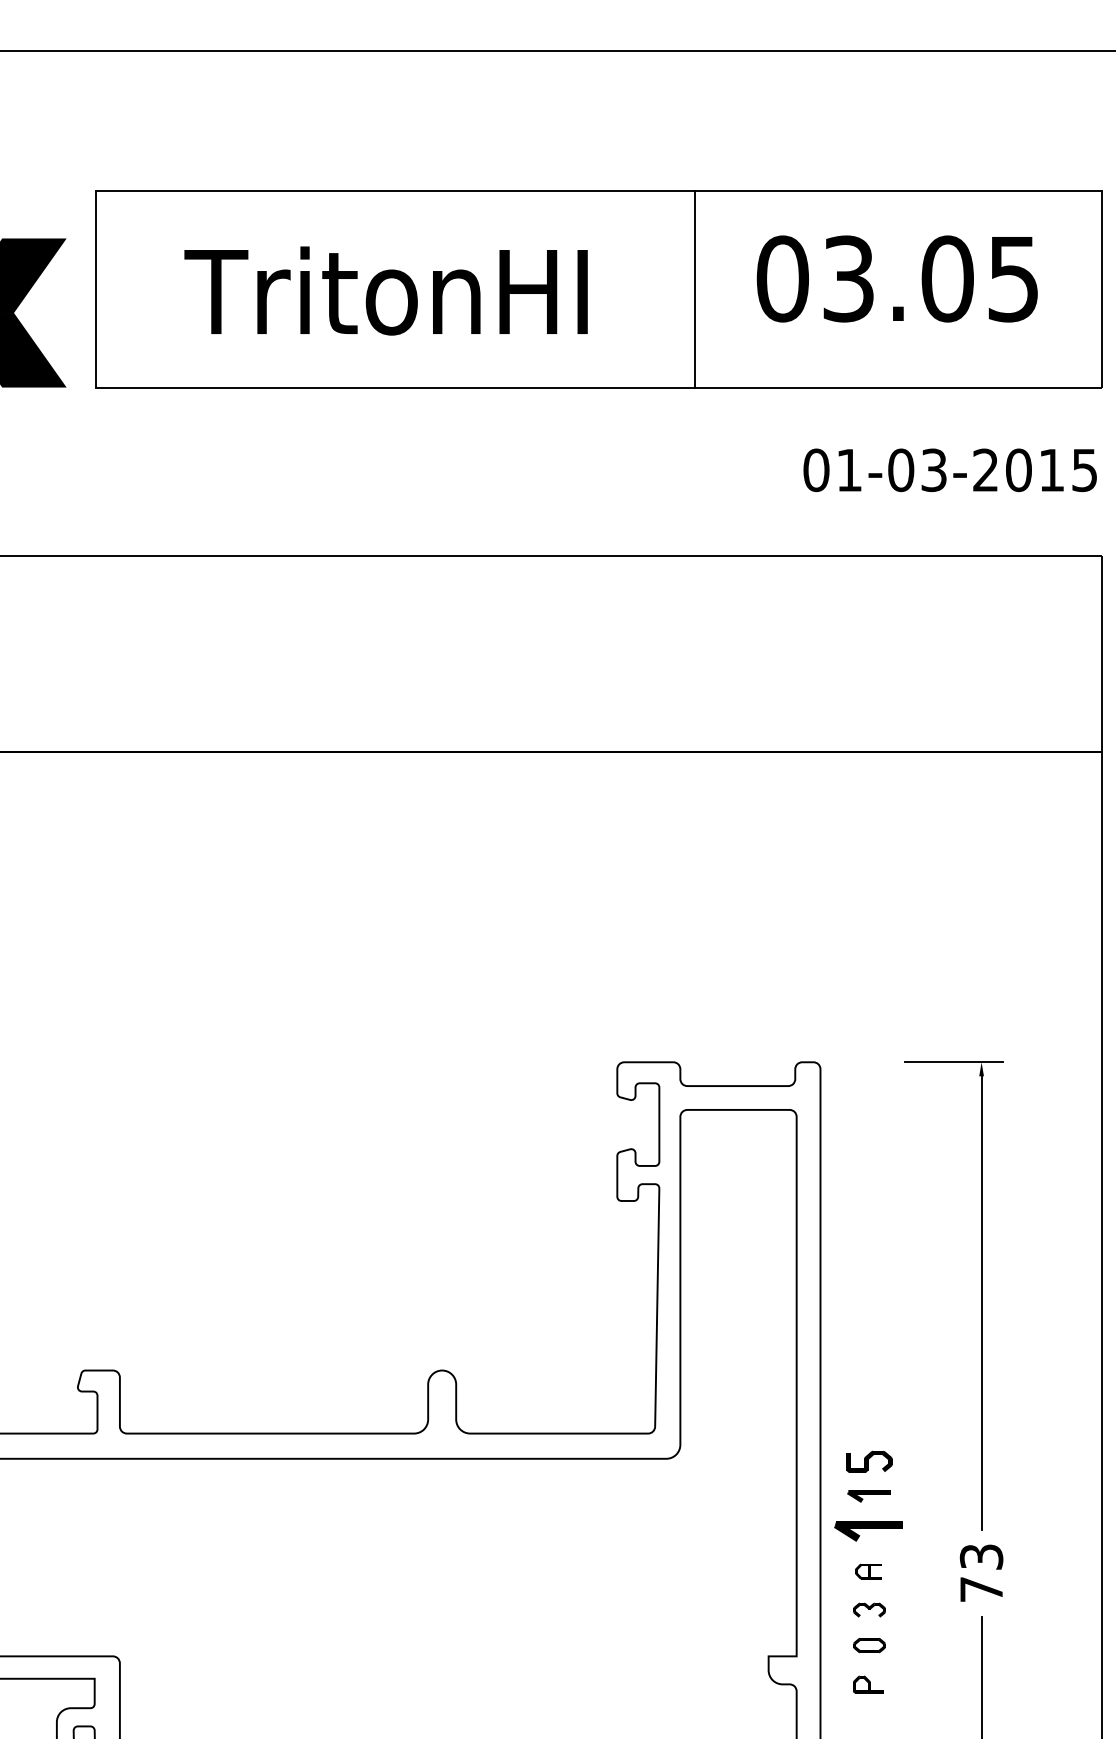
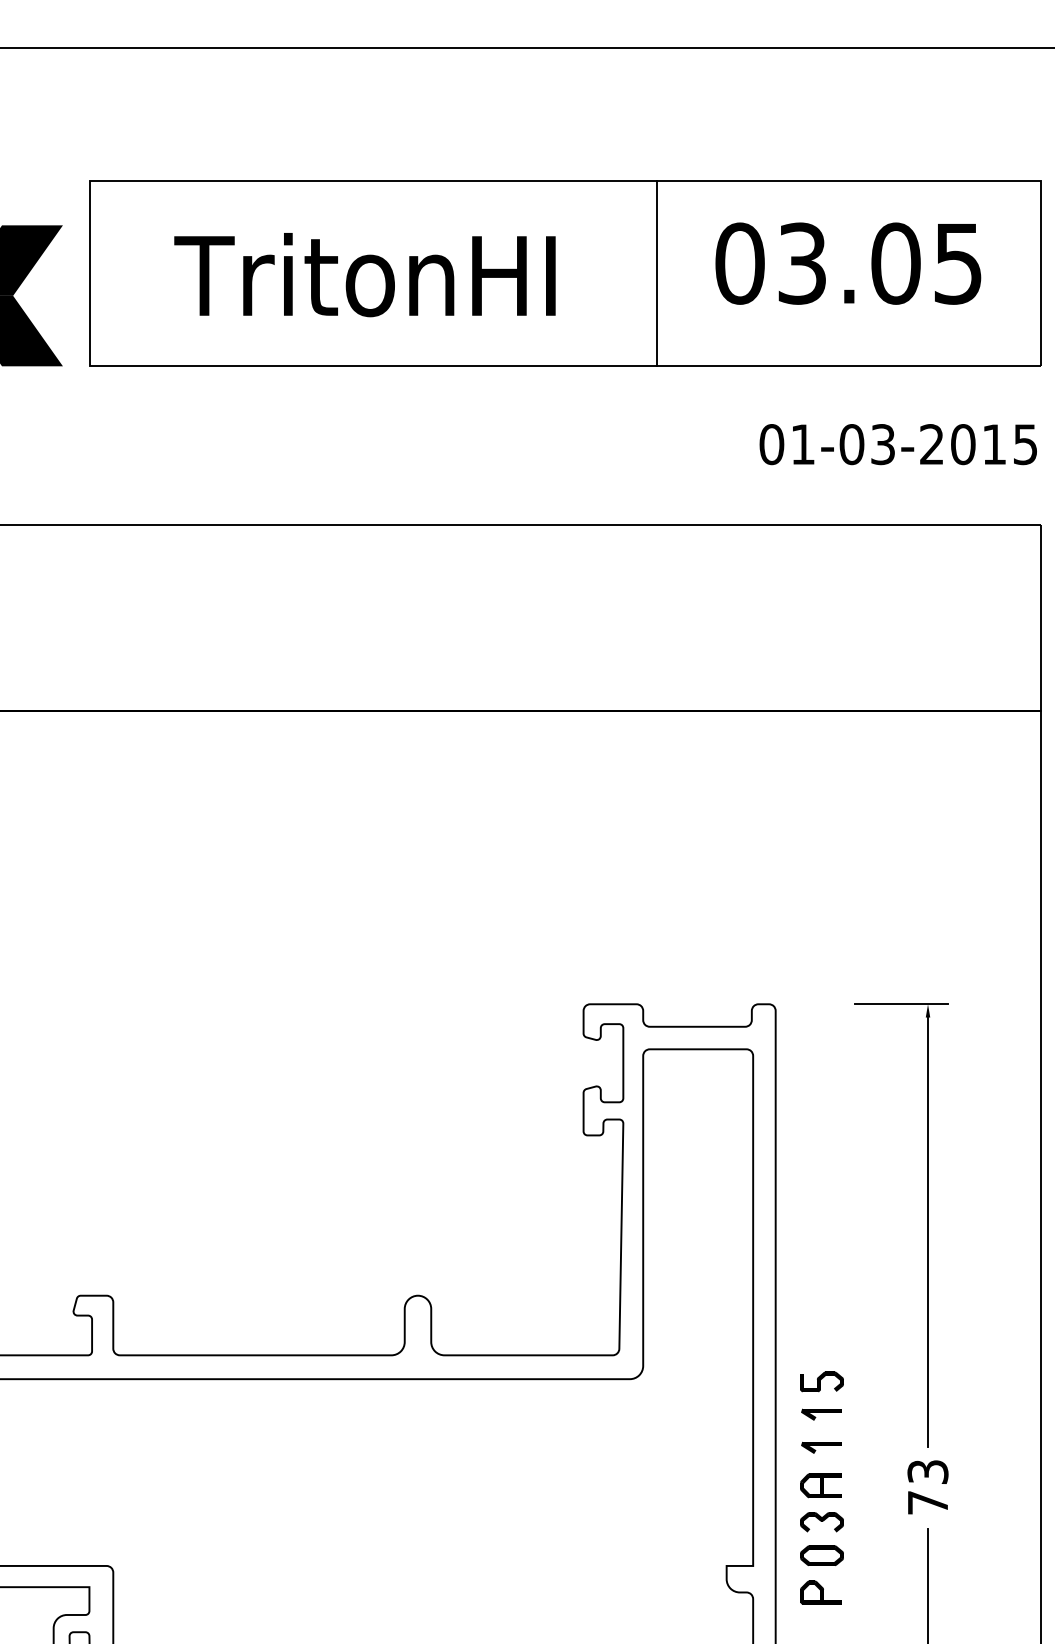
part: (868, 1531) -> (821, 1447), size x0.62
part: (868, 1571) -> (821, 1485), size x1.67
part: (869, 1609) -> (822, 1521), size x1.43
part: (869, 1645) -> (822, 1555), size x1.43
part: (868, 1684) -> (821, 1592), size x1.43

